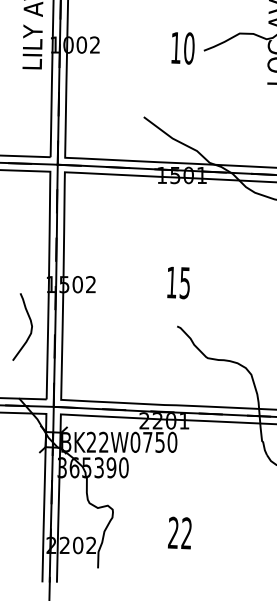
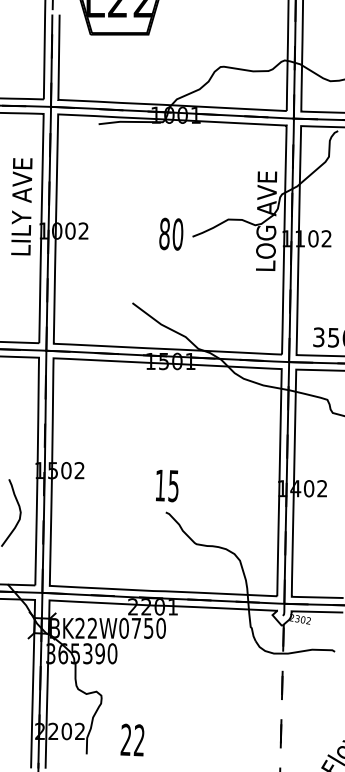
text: (175, 47) -> (164, 233), 10 -> 80
text: (178, 283) -> (167, 486), moved
text: (179, 532) -> (132, 739), moved

